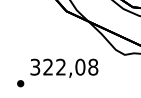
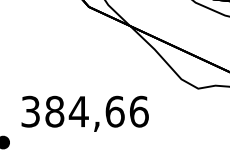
text: (70, 66) -> (96, 110), 322,08 -> 384,66

